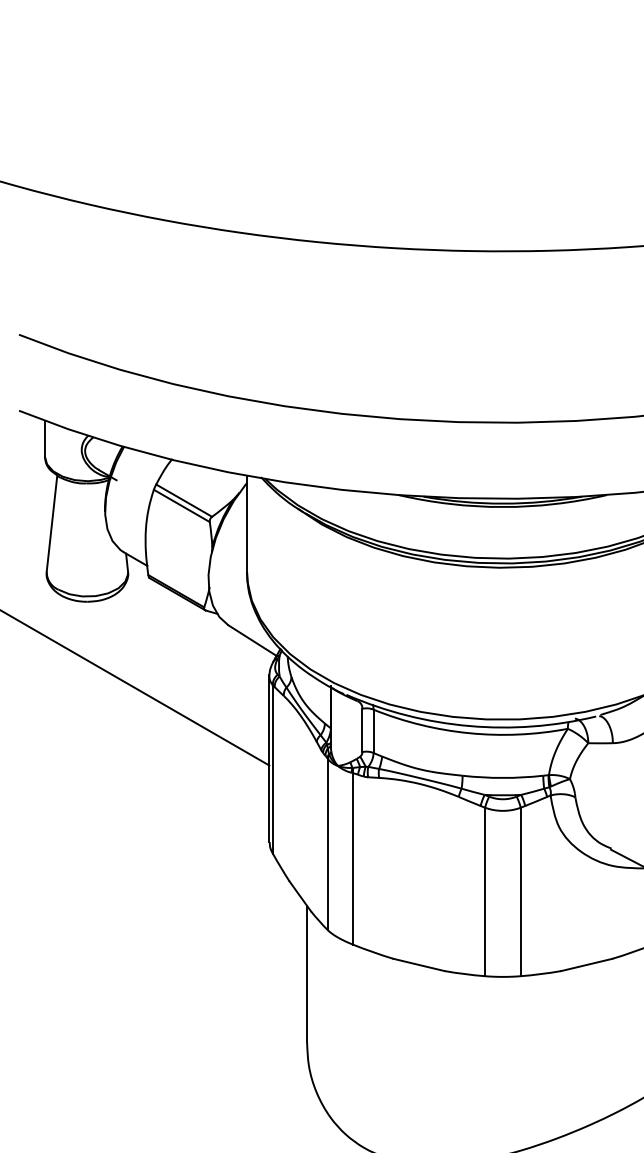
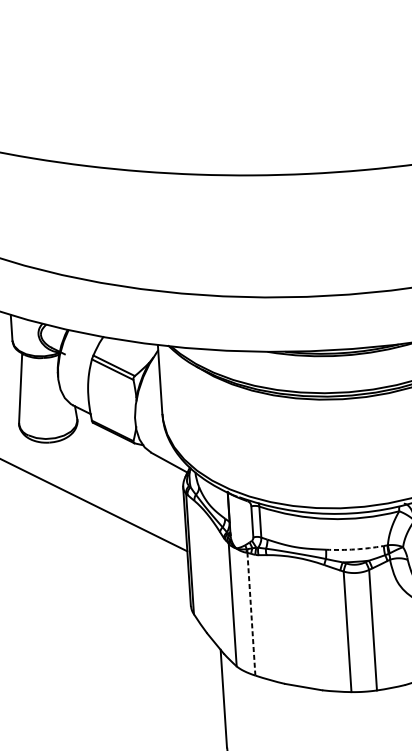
arc: (502, 777) -> (354, 549), solid -> dashed
line: (352, 858) -> (251, 614), solid -> dashed

